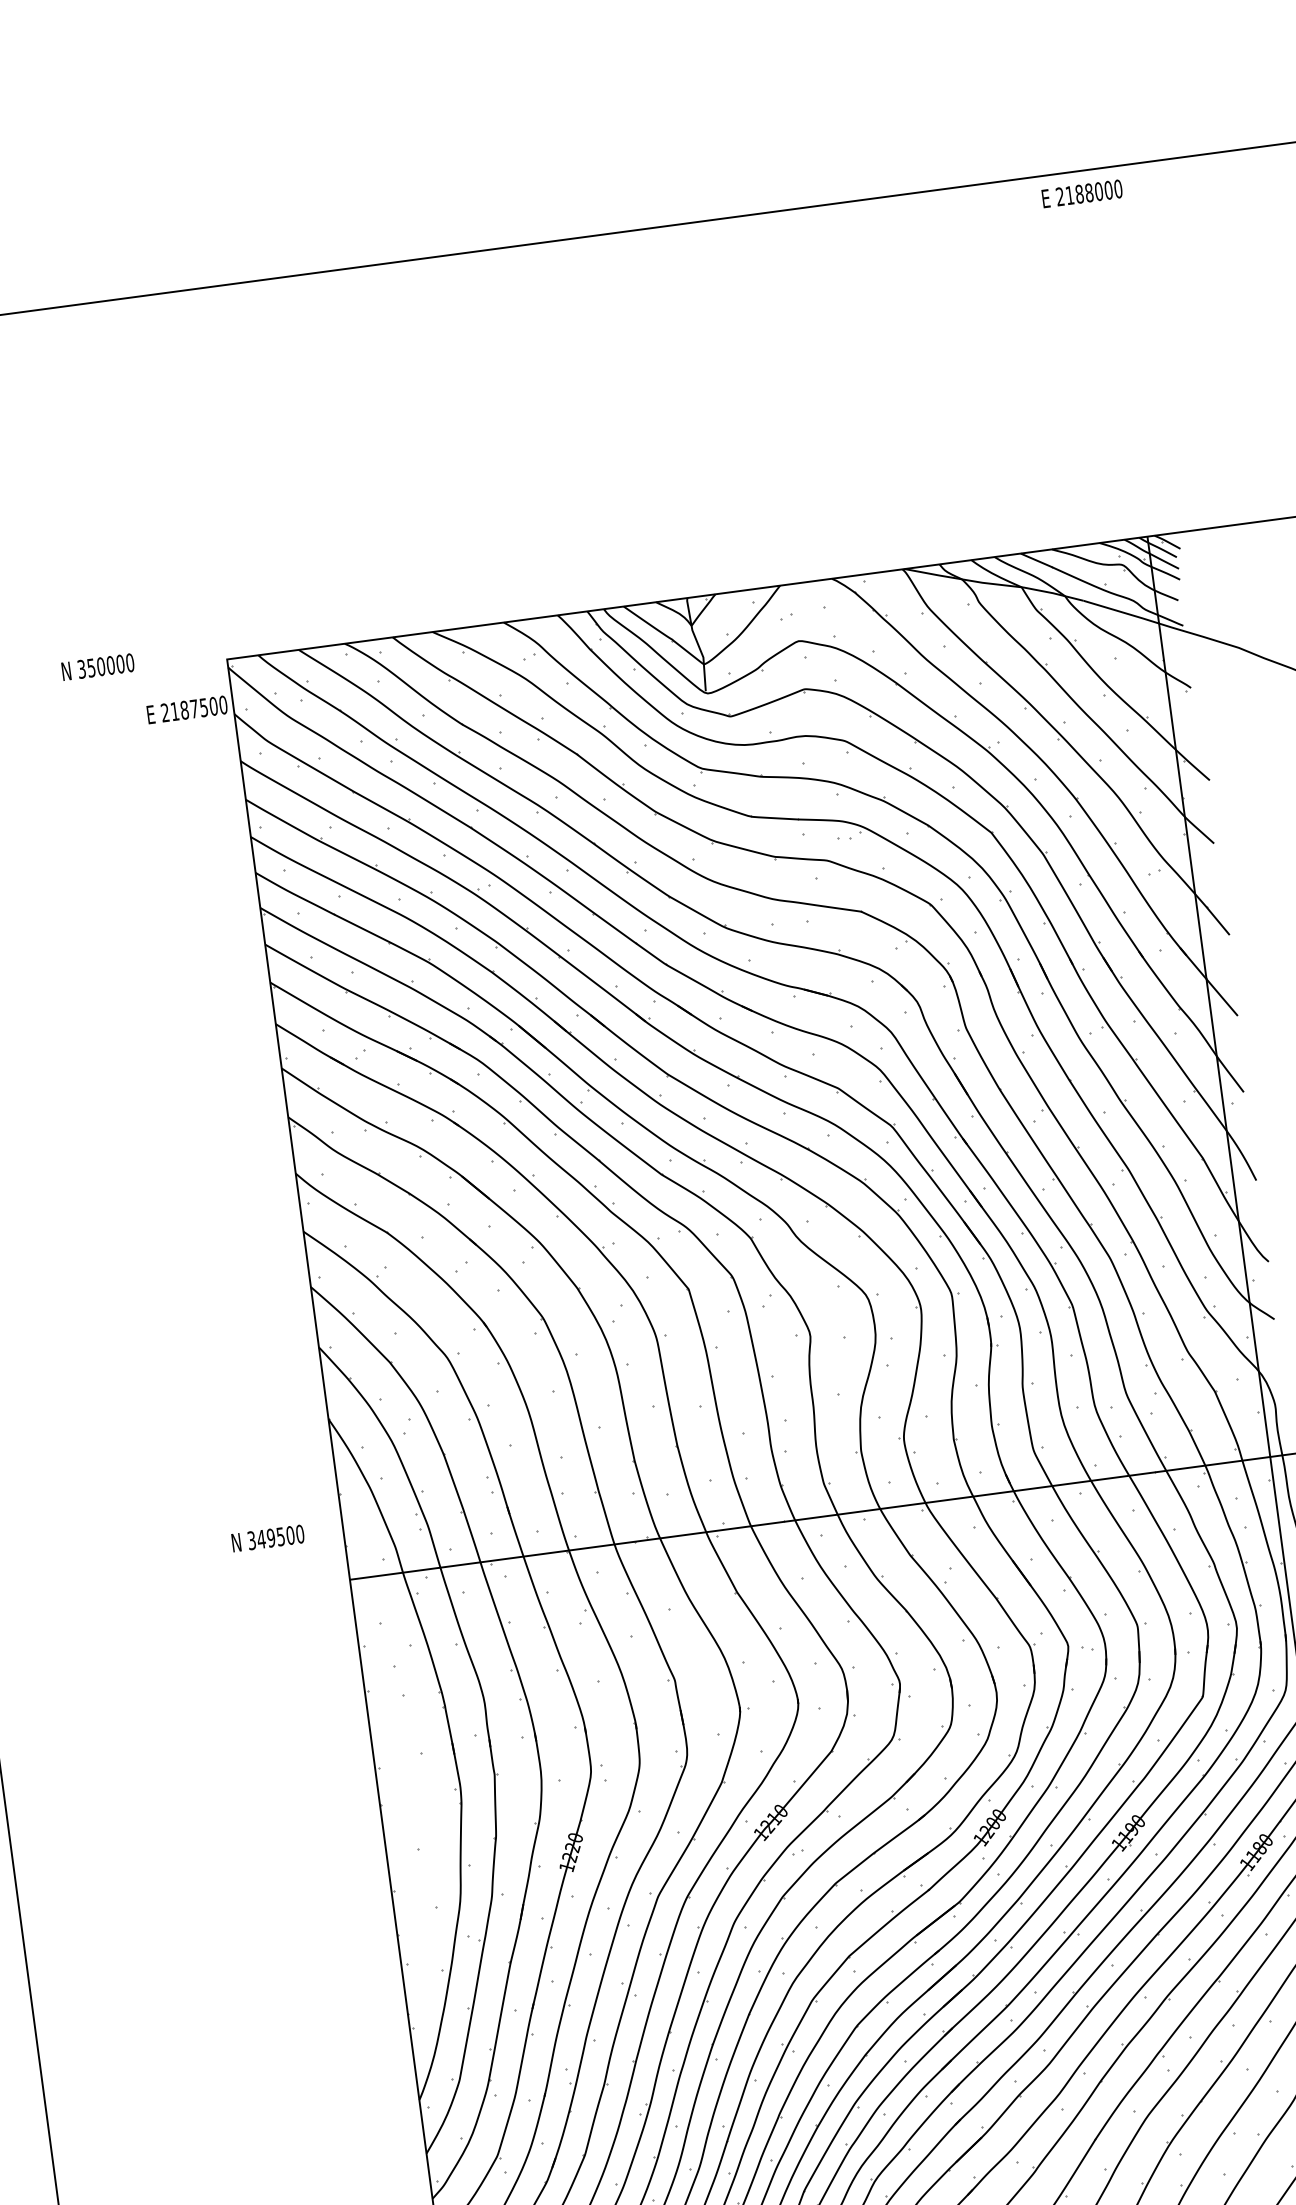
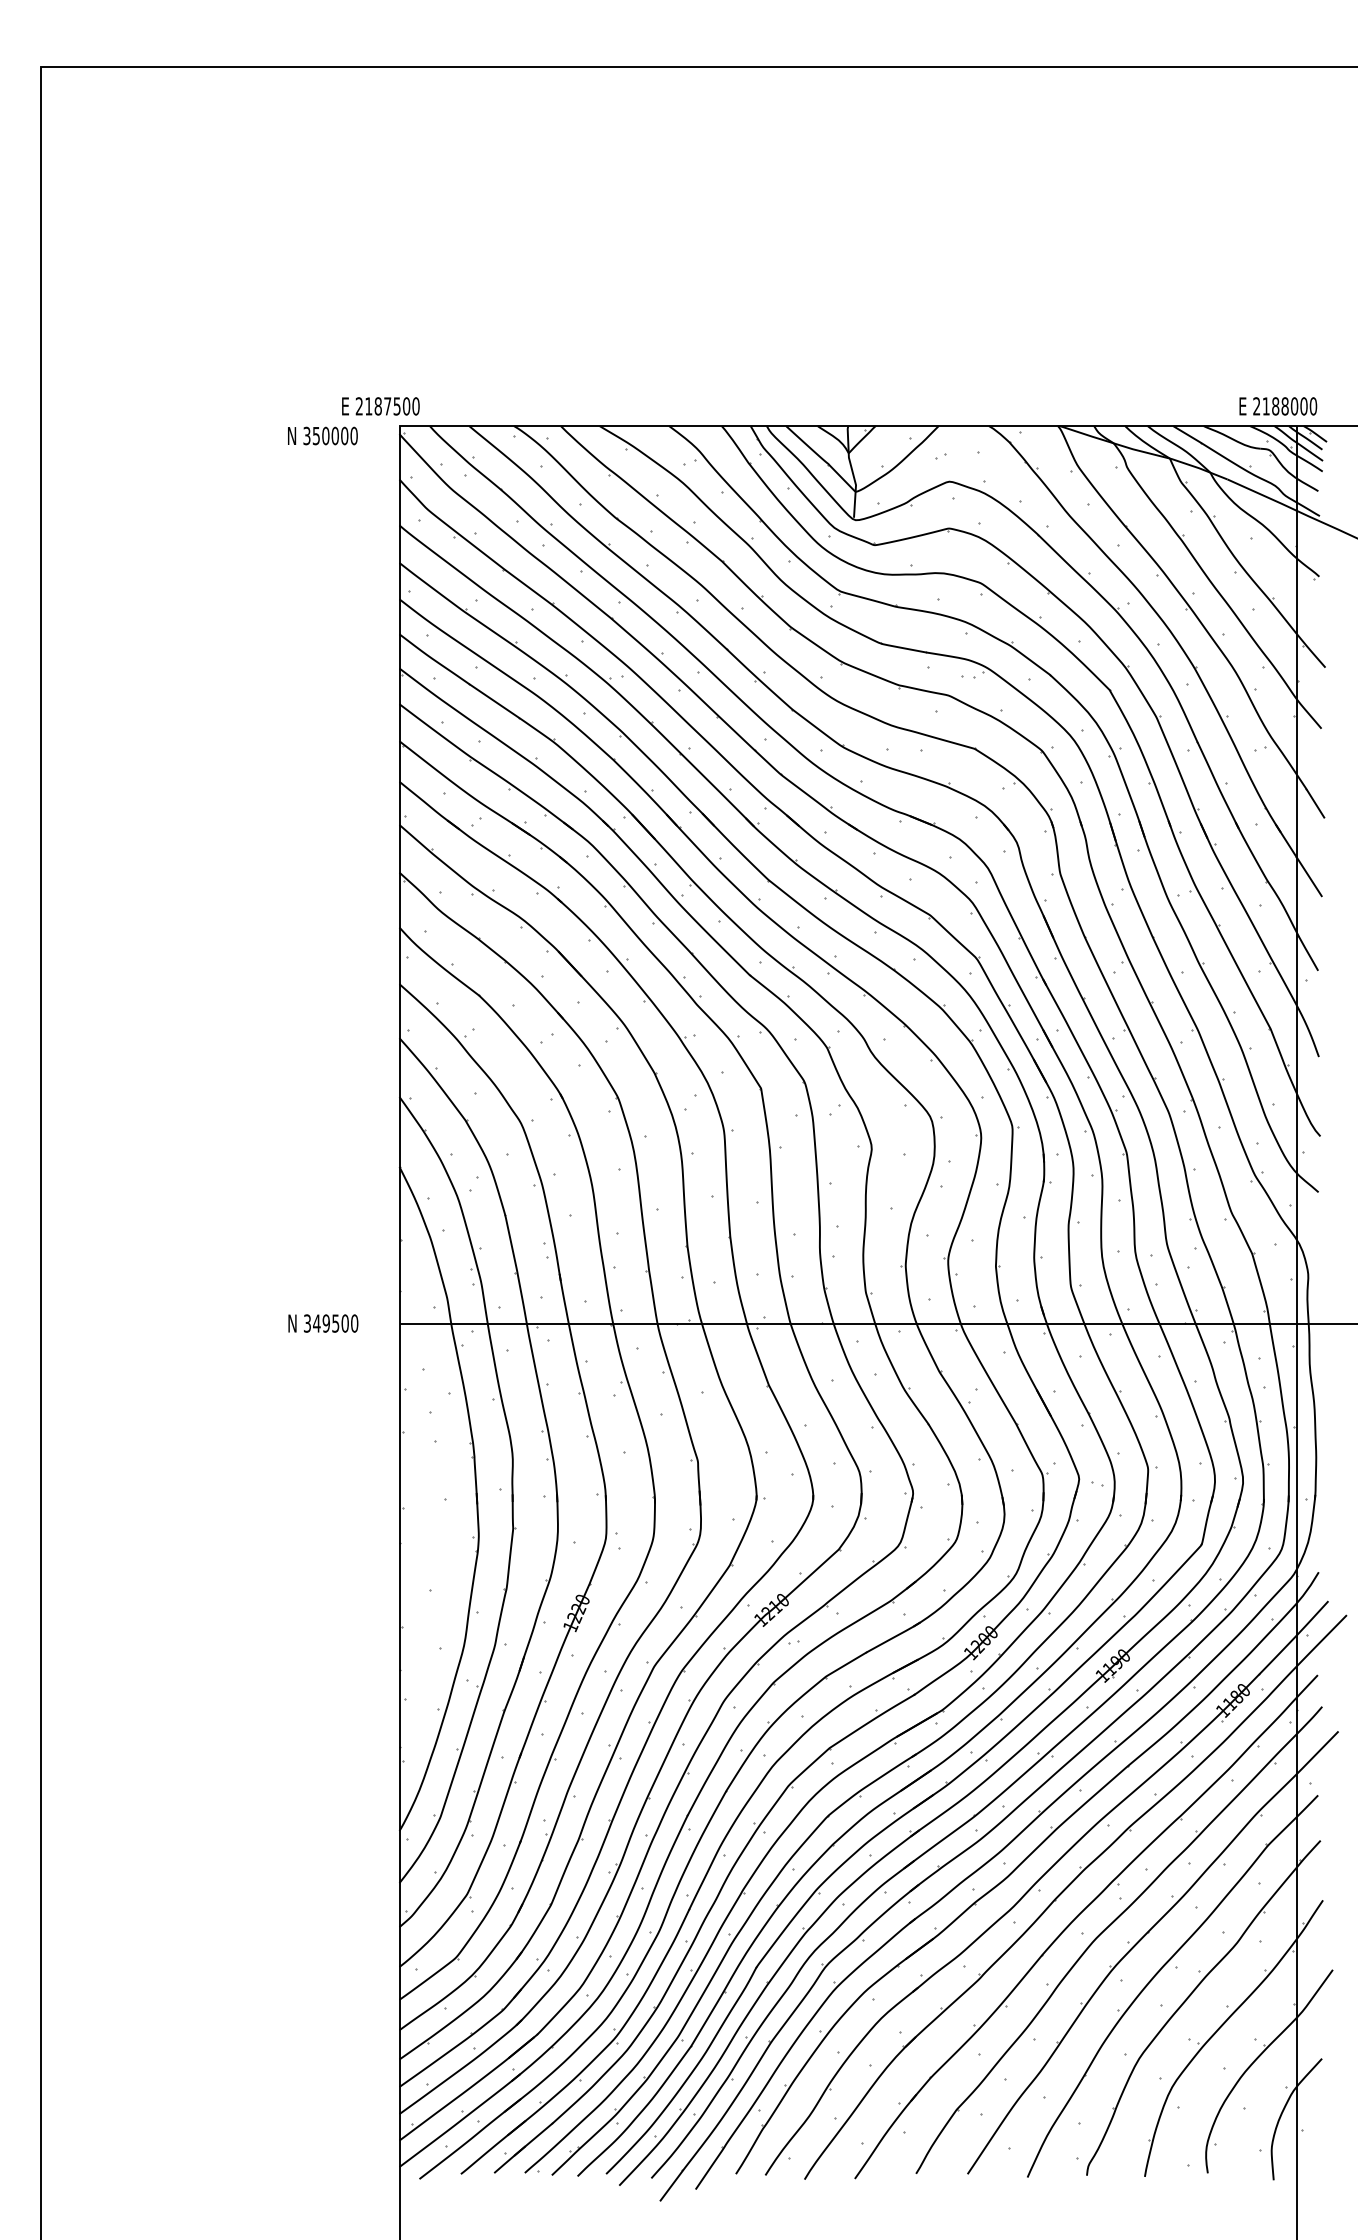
text: (1082, 193) -> (1278, 406), moved
text: (97, 666) -> (322, 435), moved
text: (186, 710) -> (380, 406), moved
text: (268, 1538) -> (323, 1323), moved

